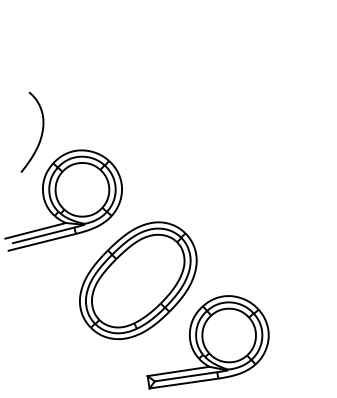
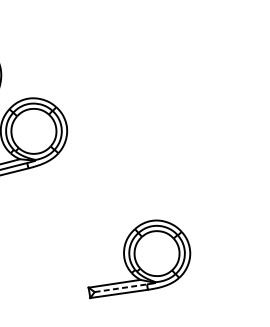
part: (138, 280) -> (80, 207), removed
line: (186, 376) -> (121, 288), solid -> dashed

